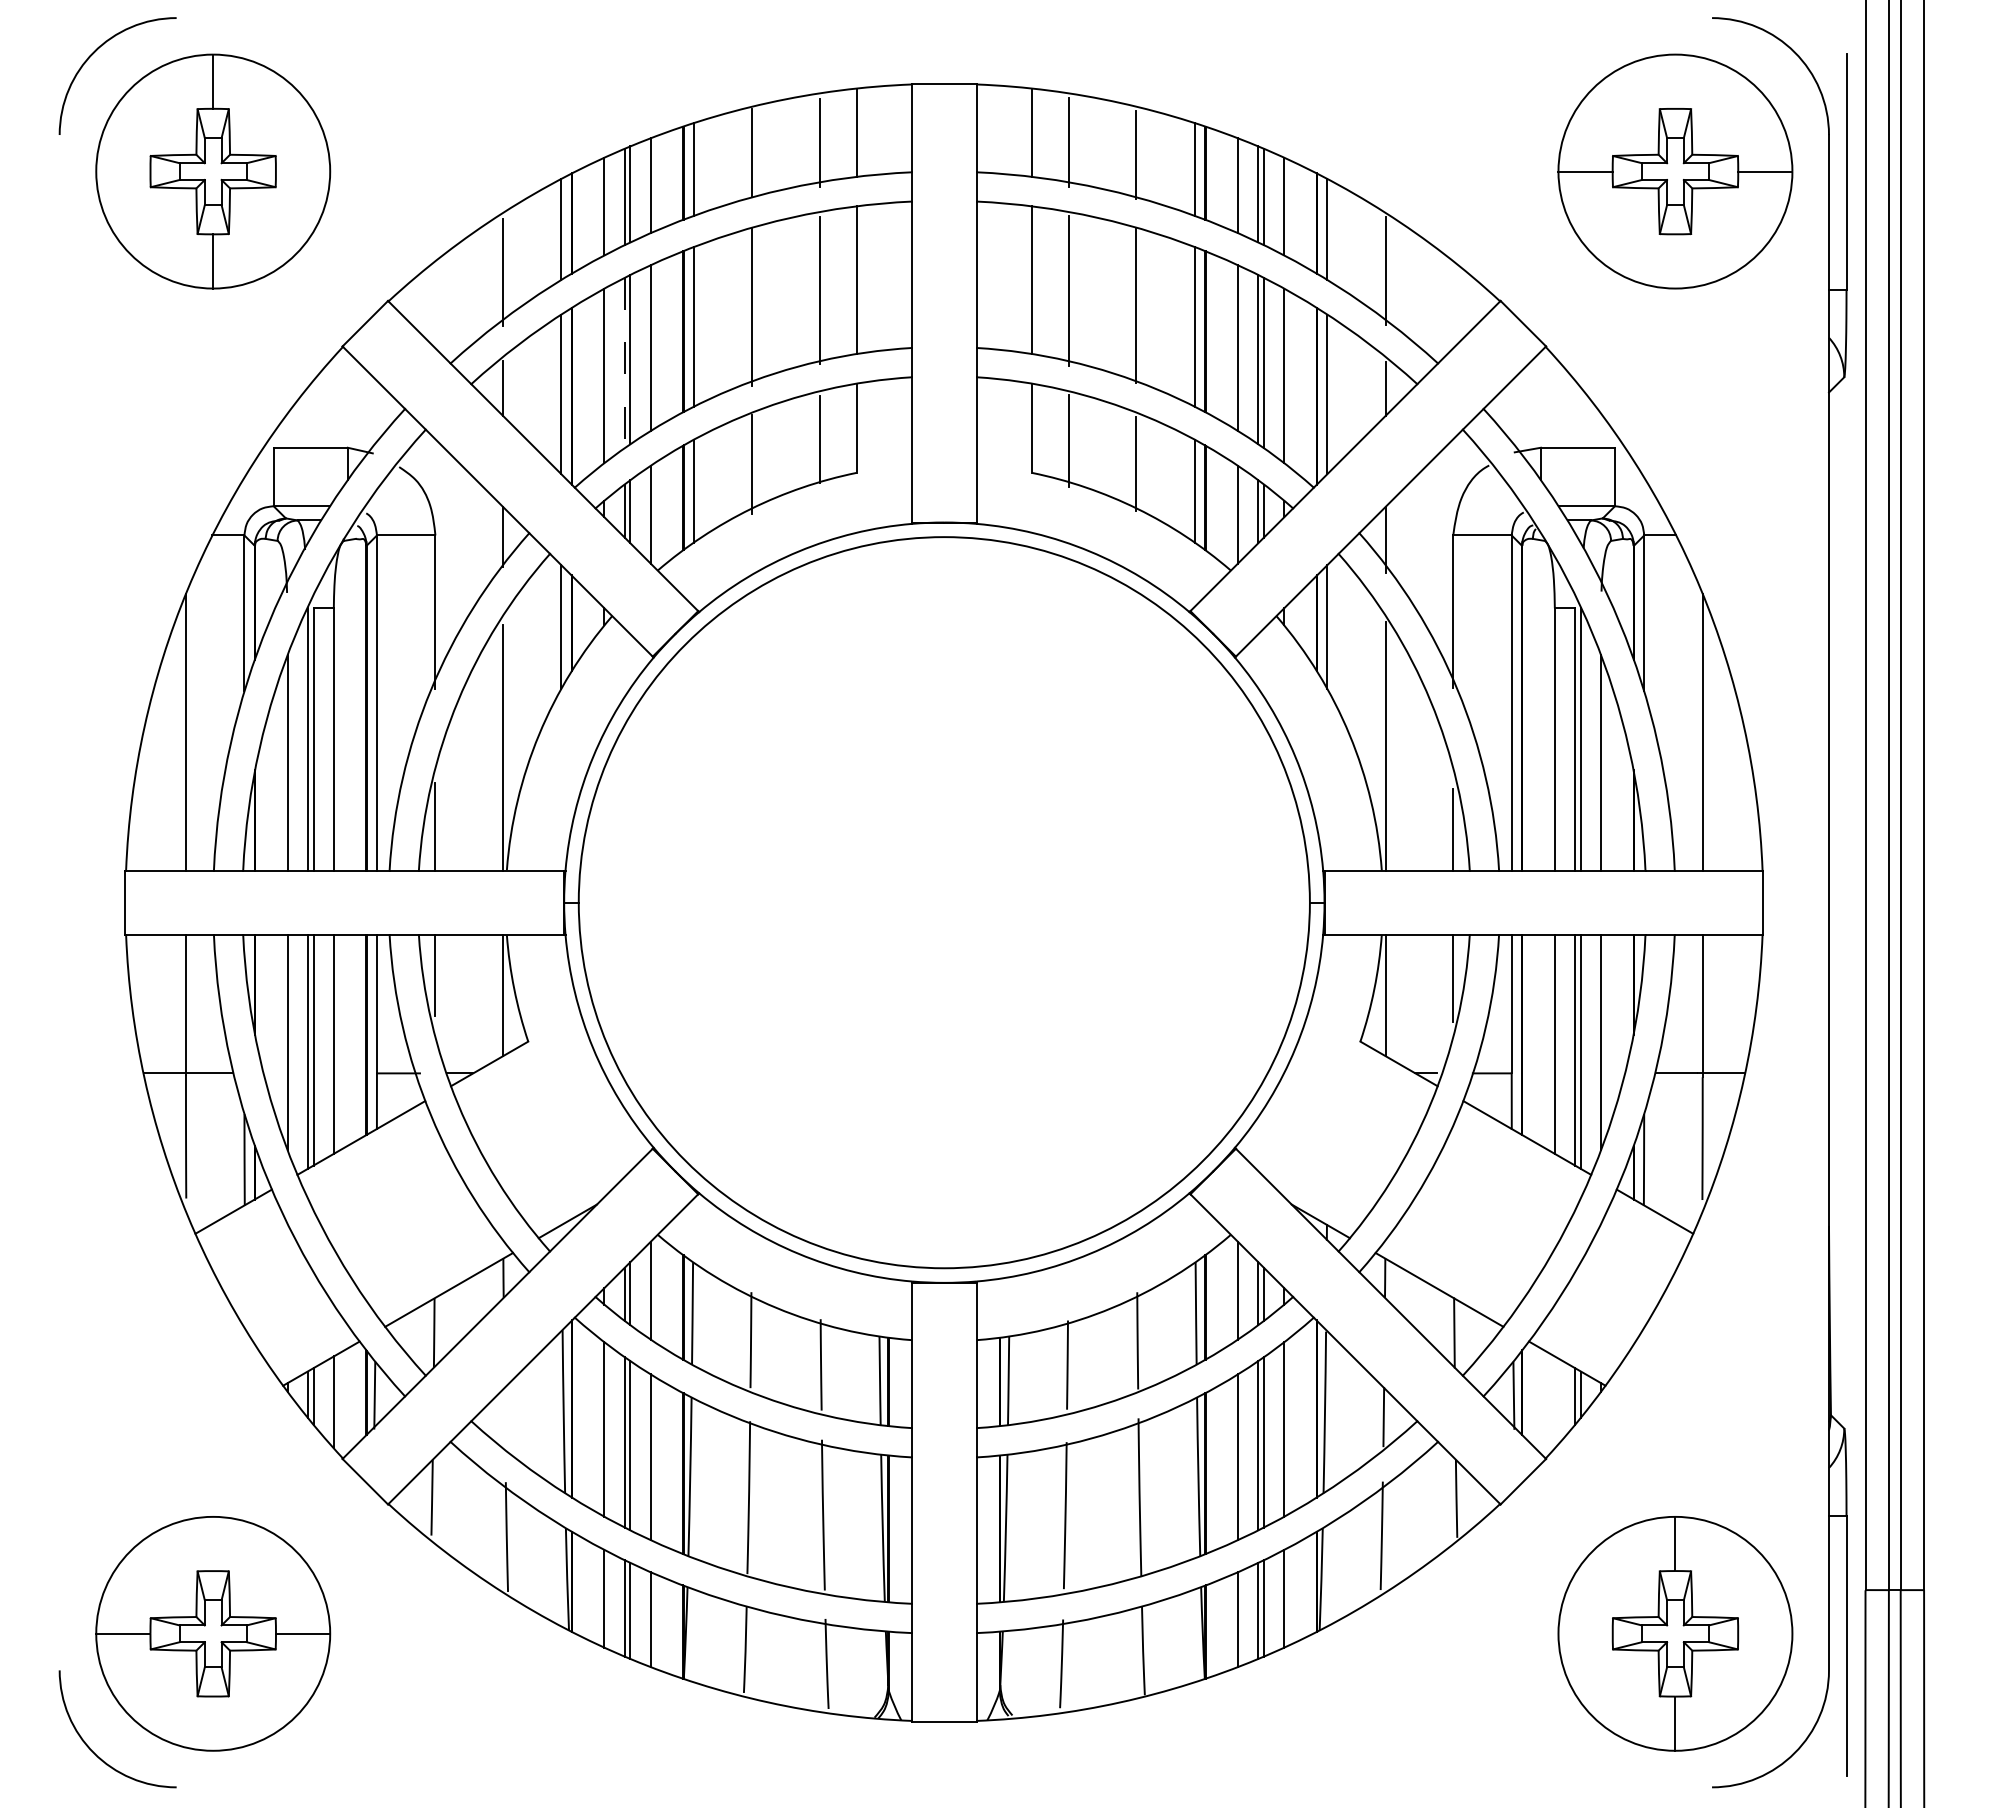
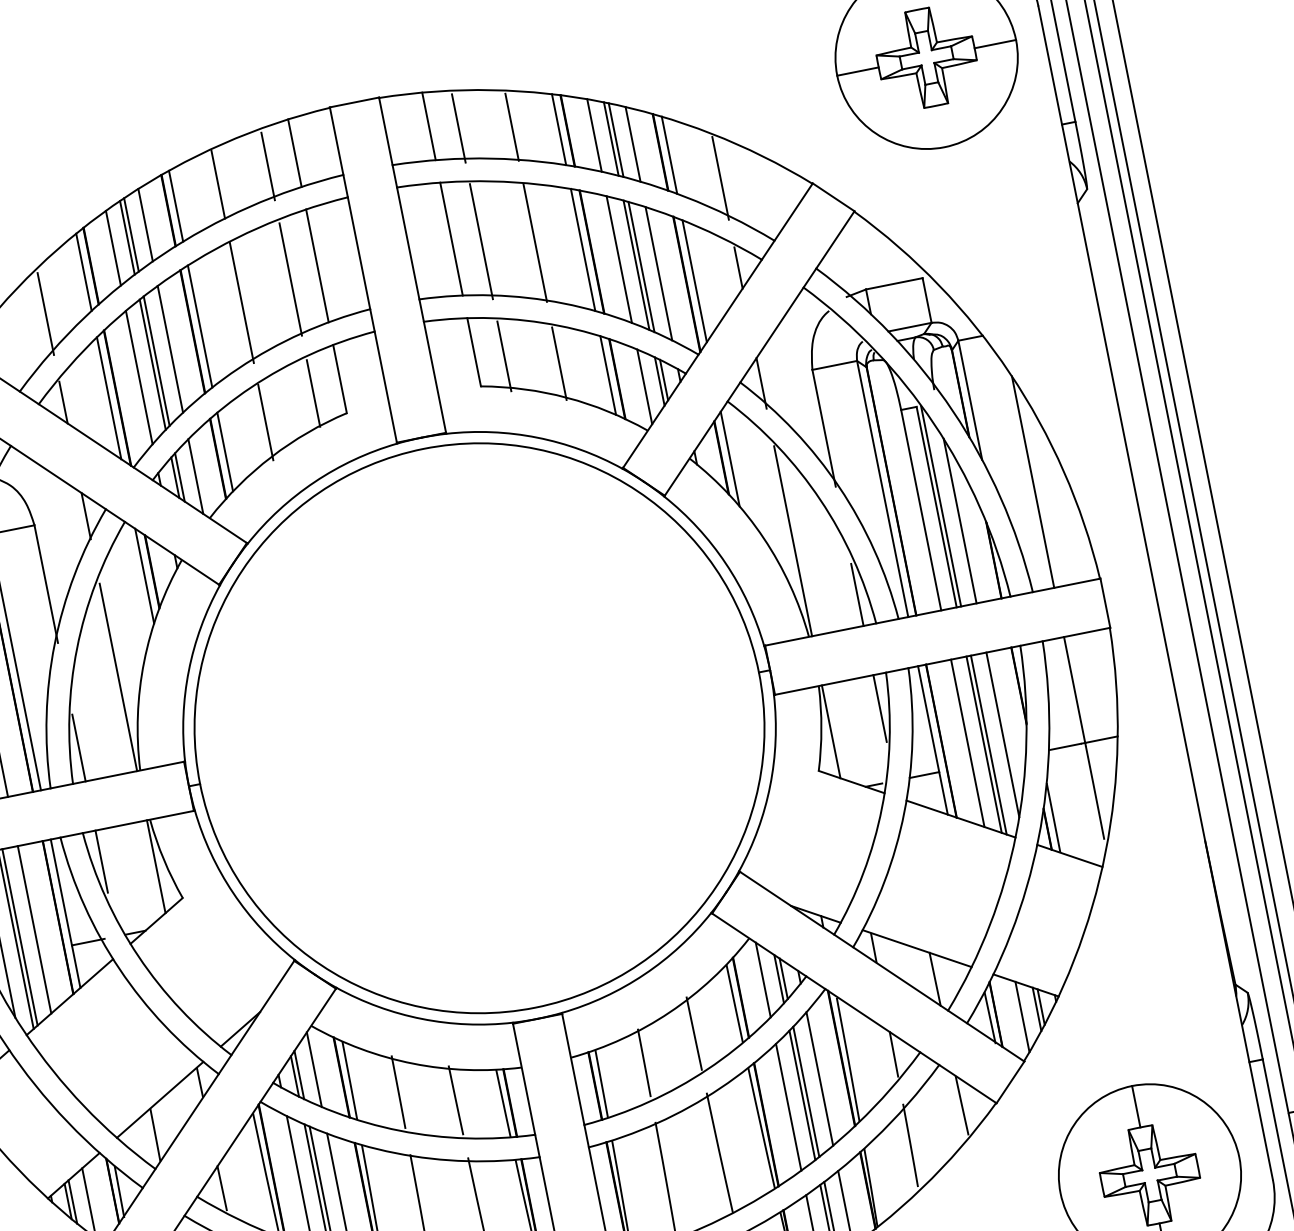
line: (624, 363) -> (152, 365), dashed -> solid
line: (1554, 1402) -> (1022, 1017), added
line: (504, 1416) -> (221, 1188), added

